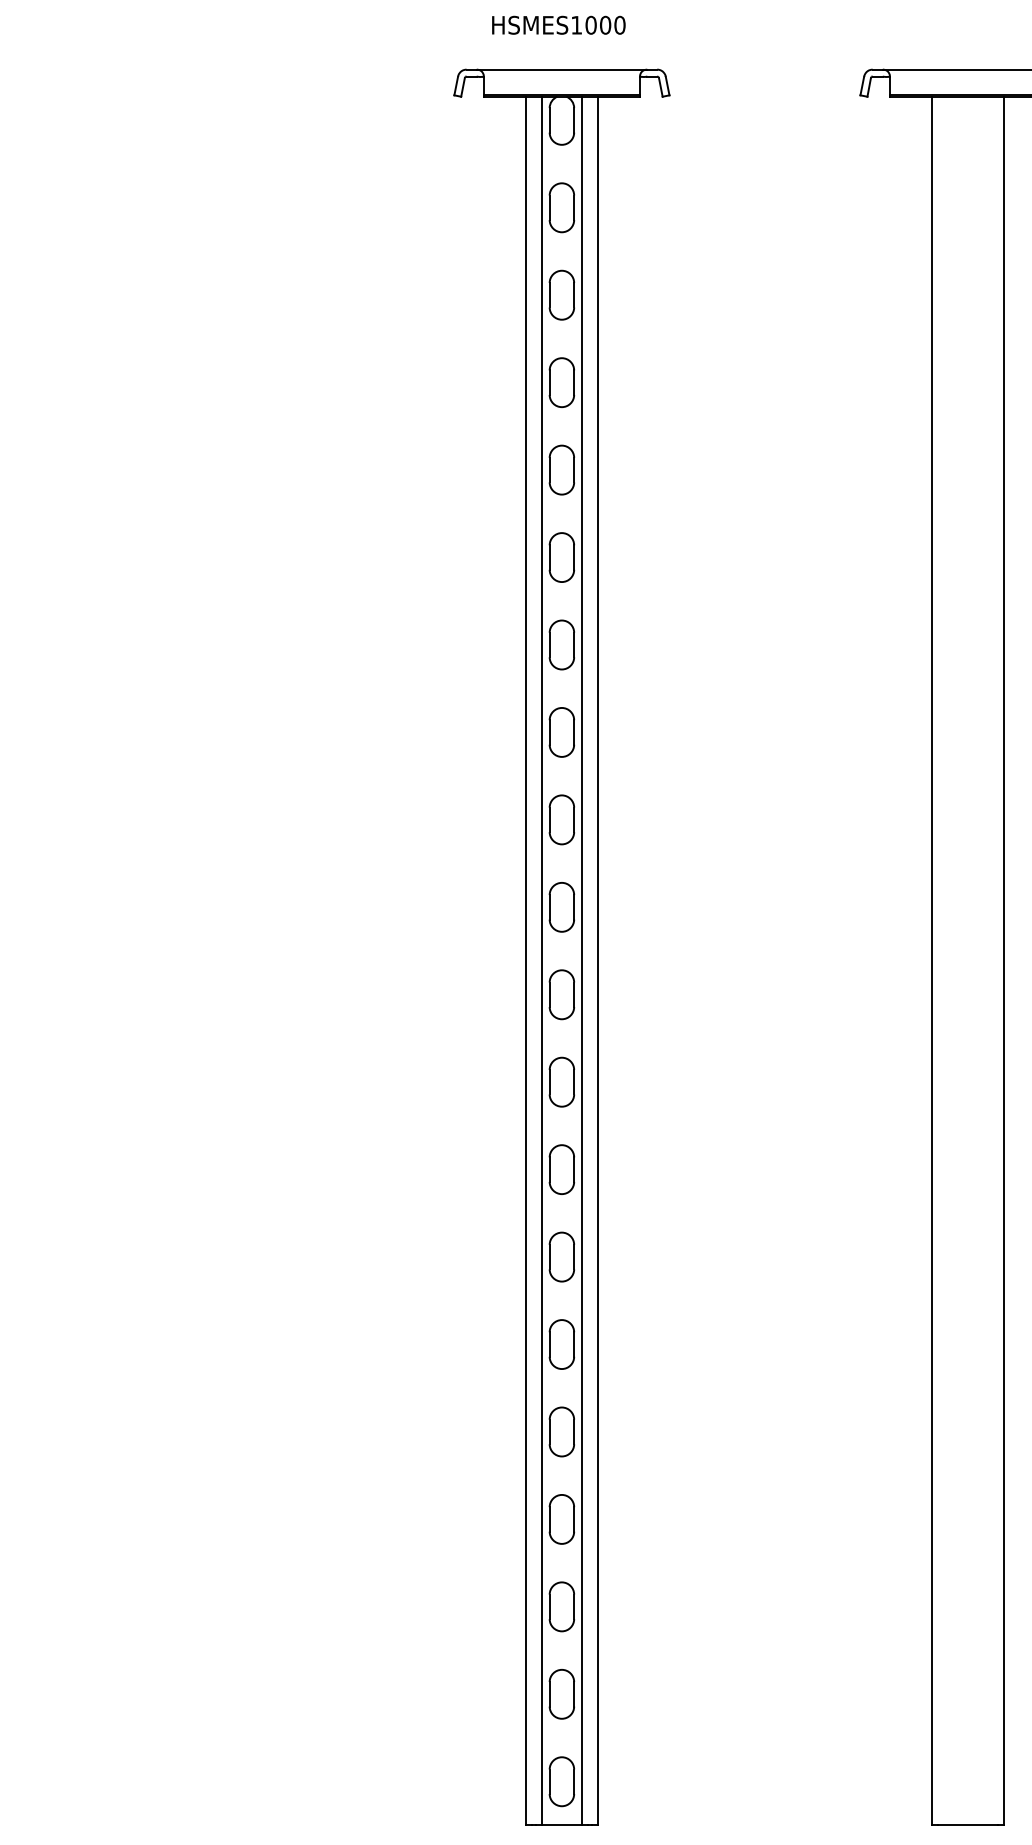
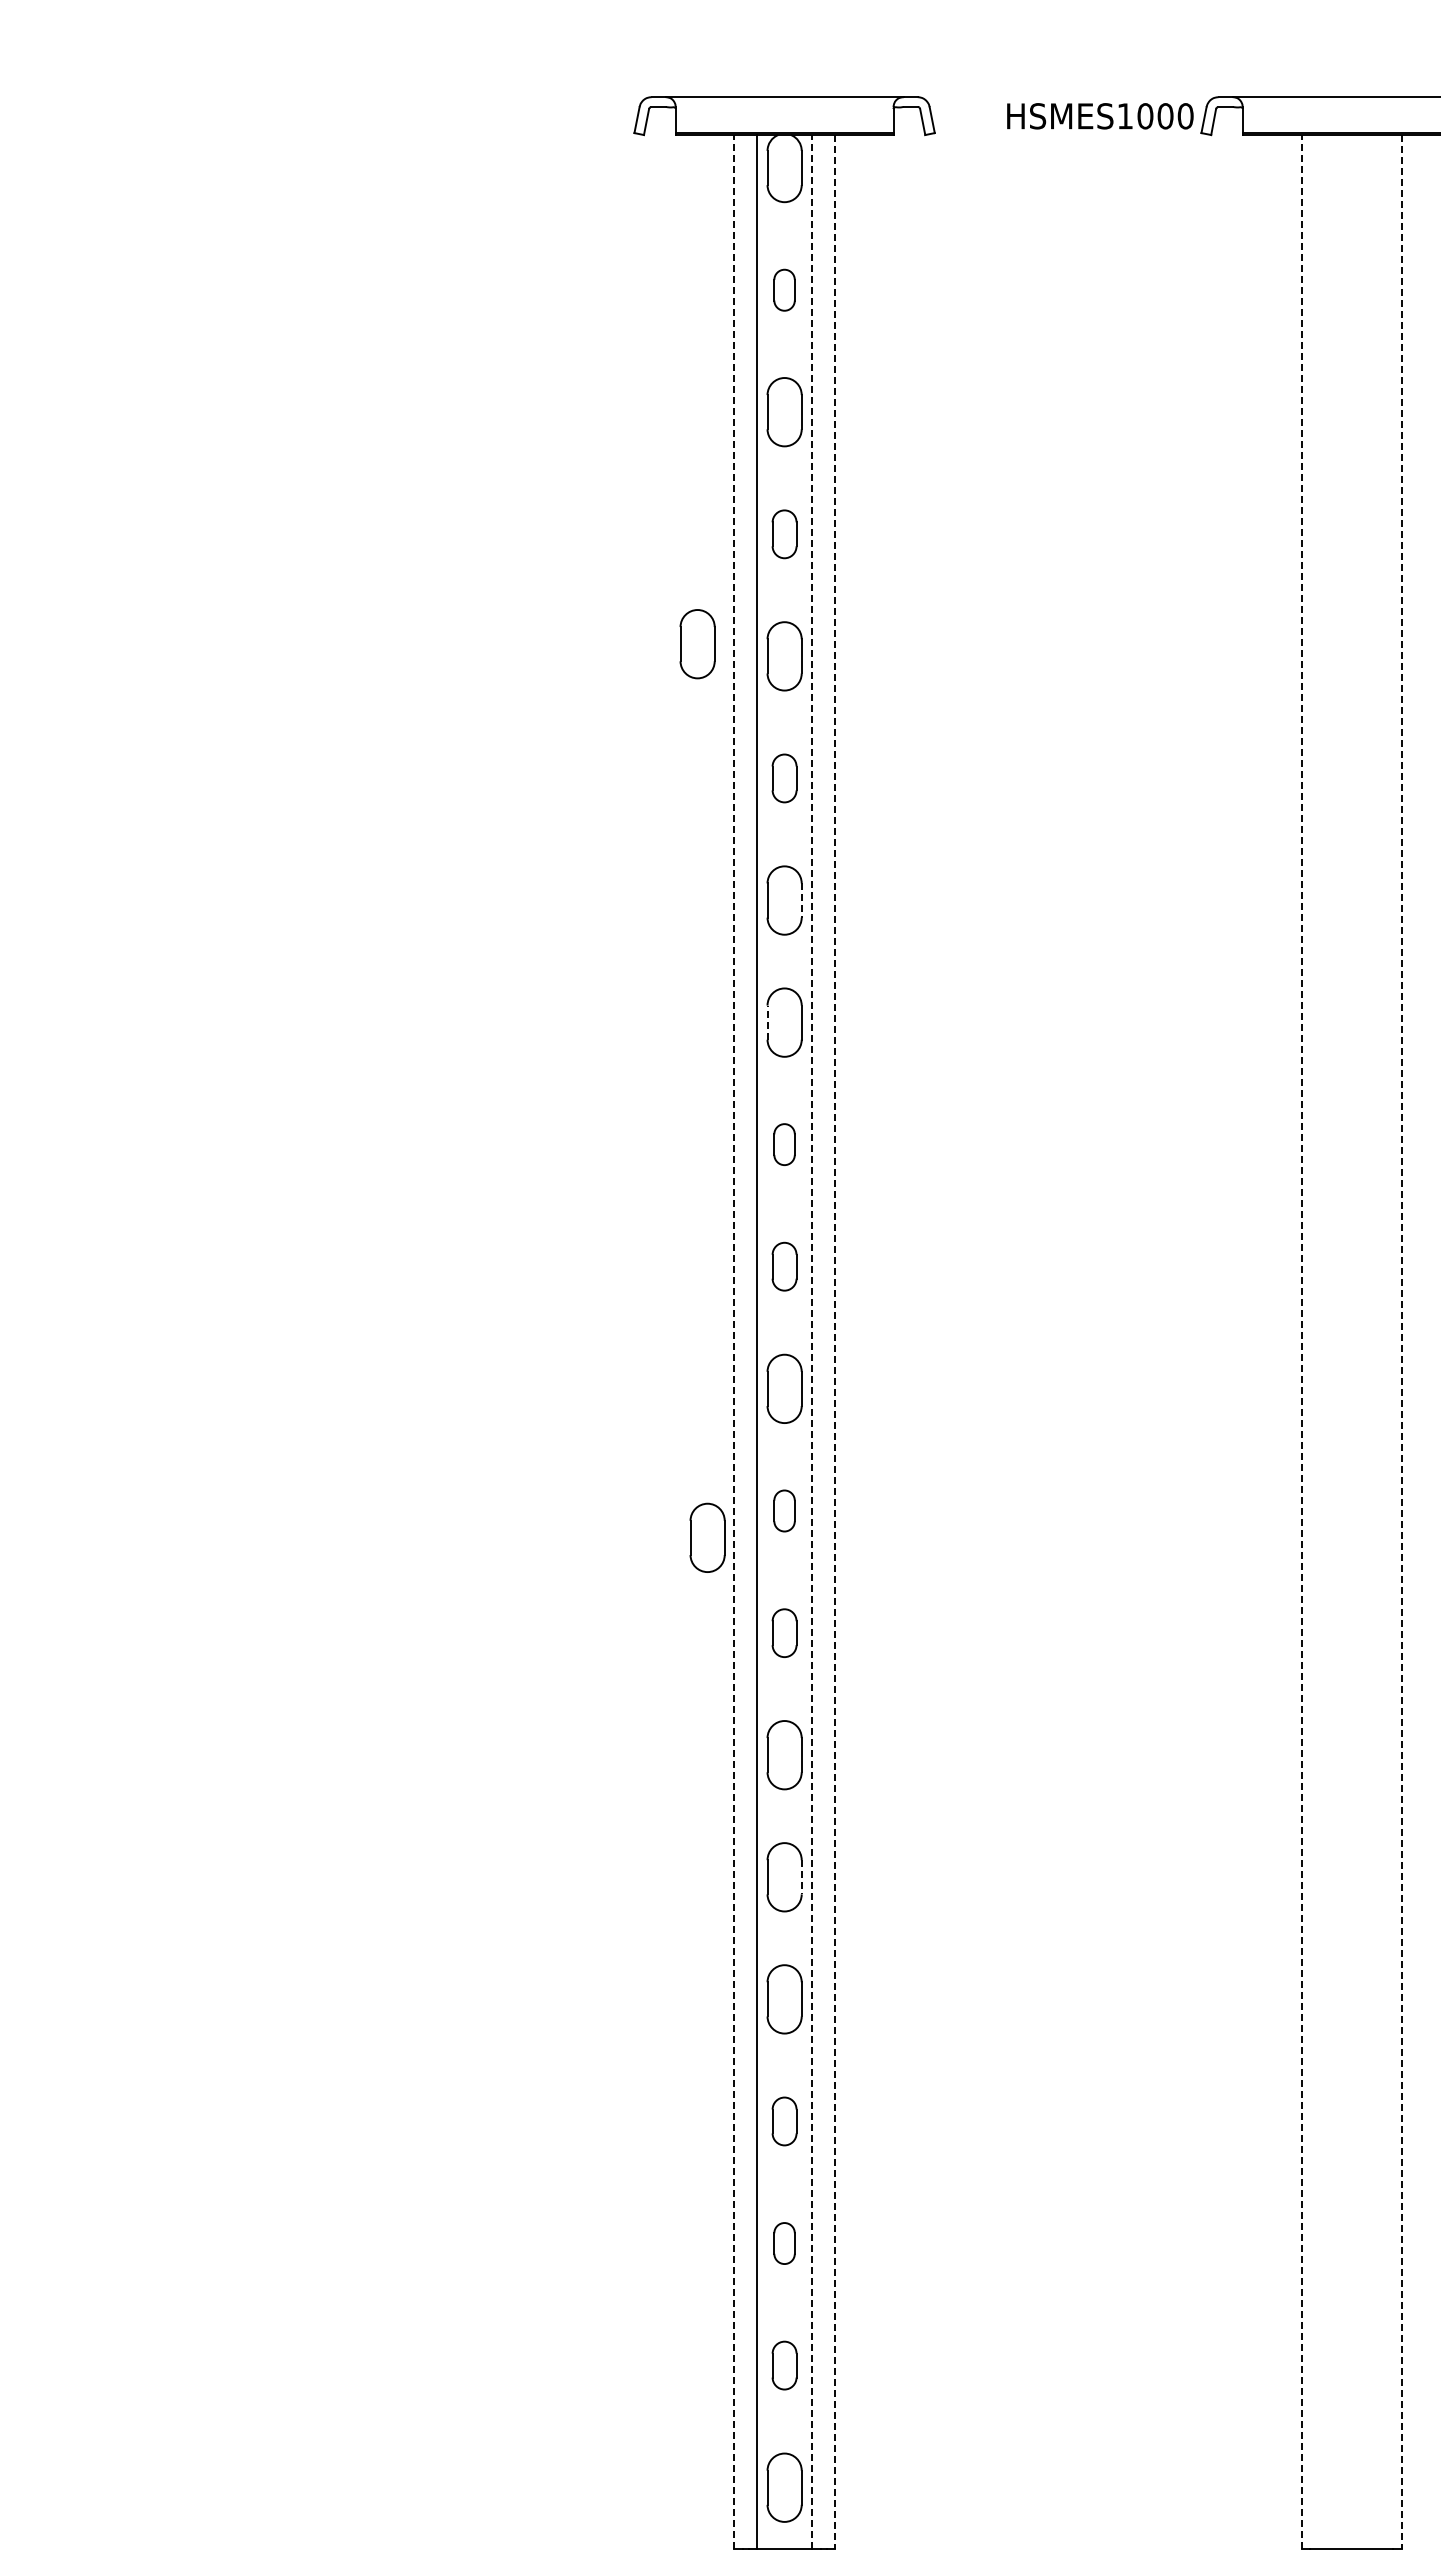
text: (558, 25) -> (1100, 116), moved
part: (561, 208) -> (784, 290), size x0.6
part: (561, 382) -> (784, 534), size x0.7
part: (499, 461) -> (697, 644), added
part: (561, 557) -> (784, 778), size x0.7
line: (574, 645) -> (801, 901), solid -> dashed
line: (549, 732) -> (767, 1022), solid -> dashed
part: (561, 819) -> (784, 1144), size x0.6
part: (561, 907) -> (784, 1266), size x0.7
line: (526, 960) -> (734, 1341), solid -> dashed
line: (581, 960) -> (812, 1341), solid -> dashed
line: (598, 960) -> (835, 1341), solid -> dashed
line: (932, 960) -> (1301, 1341), solid -> dashed
line: (1003, 960) -> (1401, 1341), solid -> dashed
part: (561, 1081) -> (784, 1510), size x0.6
part: (506, 1101) -> (707, 1537), added
part: (561, 1169) -> (784, 1633), size x0.7
line: (574, 1344) -> (801, 1877), solid -> dashed
part: (561, 1519) -> (784, 2121), size x0.7
part: (561, 1606) -> (784, 2243), size x0.6
part: (561, 1694) -> (784, 2365), size x0.7

